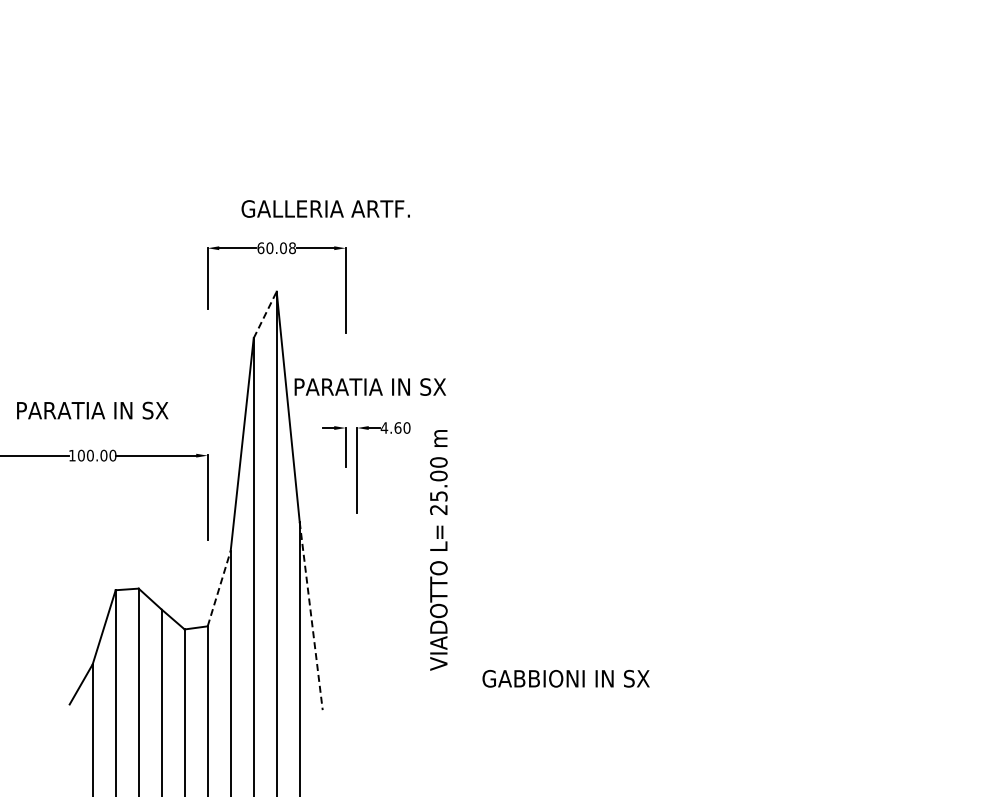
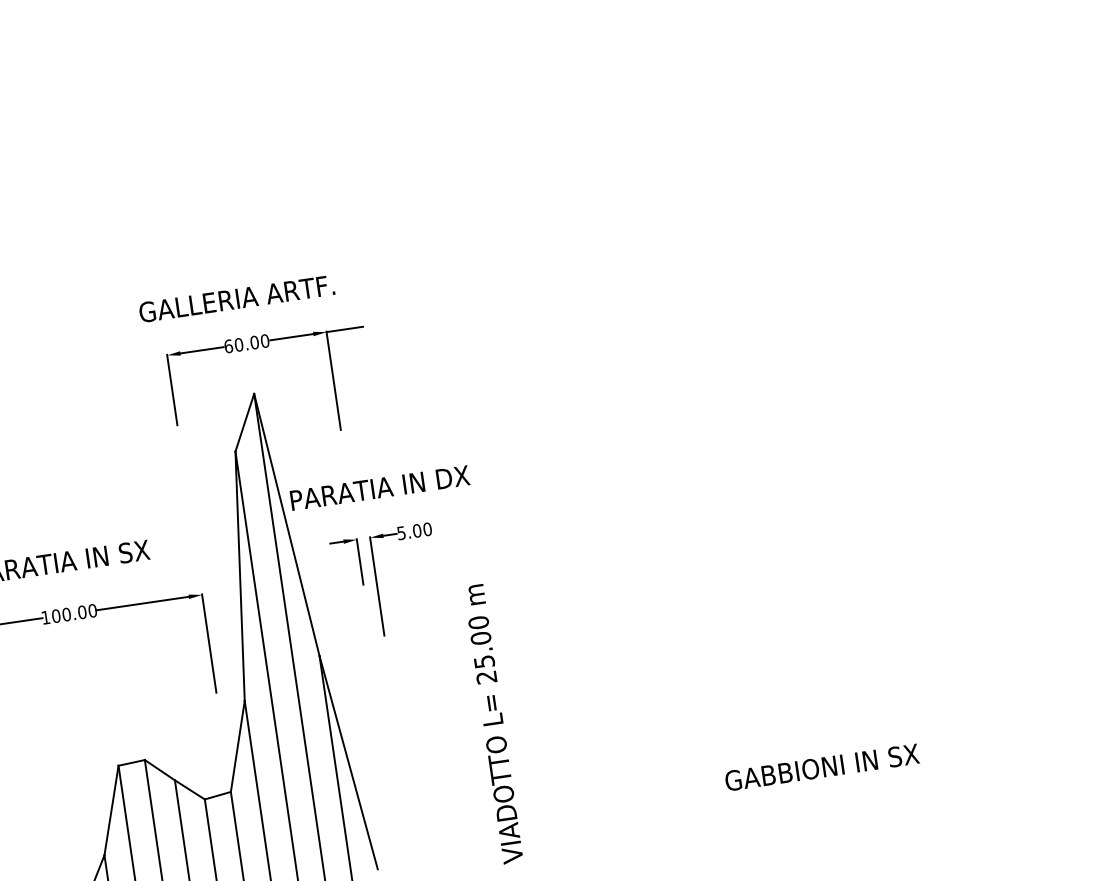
text: (325, 208) -> (236, 298), moved
text: (292, 247) -> (264, 340), 60.08 -> 60.00
line: (361, 248) -> (344, 329), added
line: (265, 314) -> (245, 422), dashed -> solid
text: (434, 386) -> (452, 476), PARATIA IN SX -> PARATIA IN DX
text: (390, 427) -> (408, 531), 4.60 -> 5.00
text: (438, 550) -> (493, 724), moved
line: (219, 588) -> (238, 746), dashed -> solid
line: (311, 616) -> (349, 763), dashed -> solid
text: (565, 678) -> (821, 767), moved

